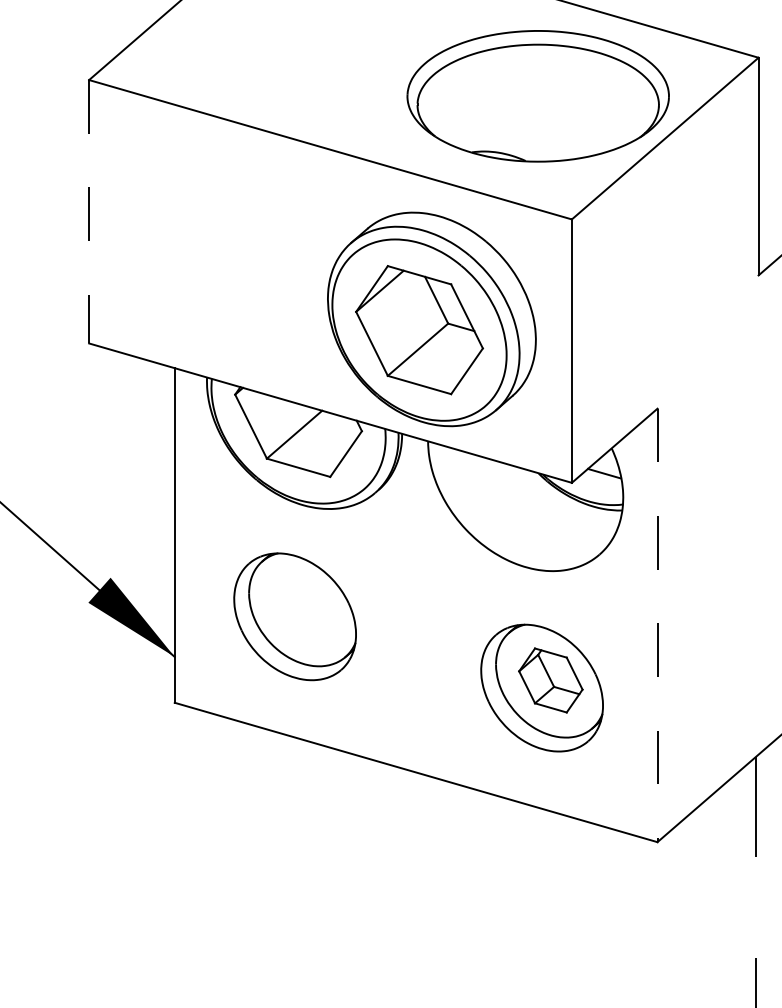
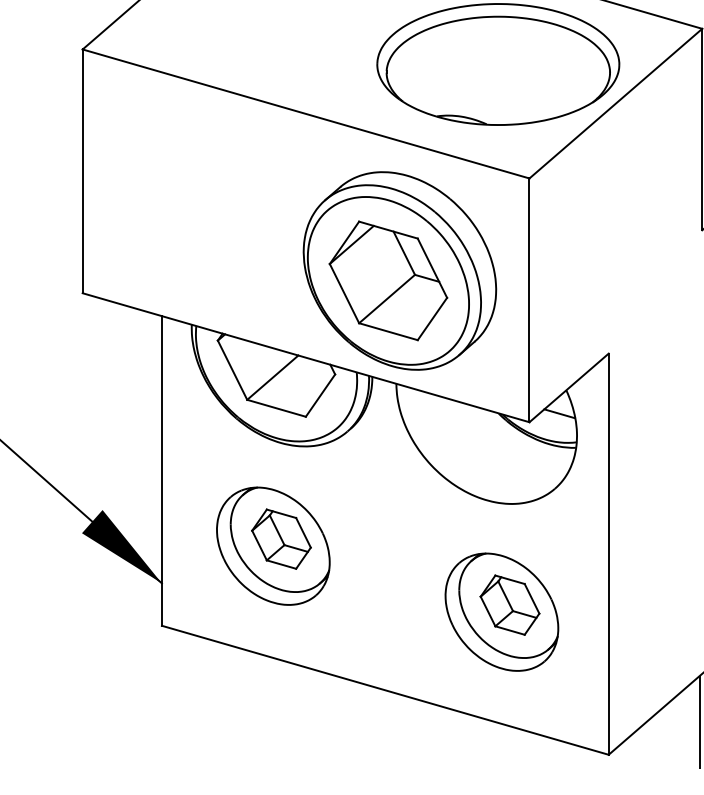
line: (89, 211) -> (83, 171), dashed -> solid
part: (303, 609) -> (281, 539), added
line: (657, 625) -> (608, 554), dashed -> solid

